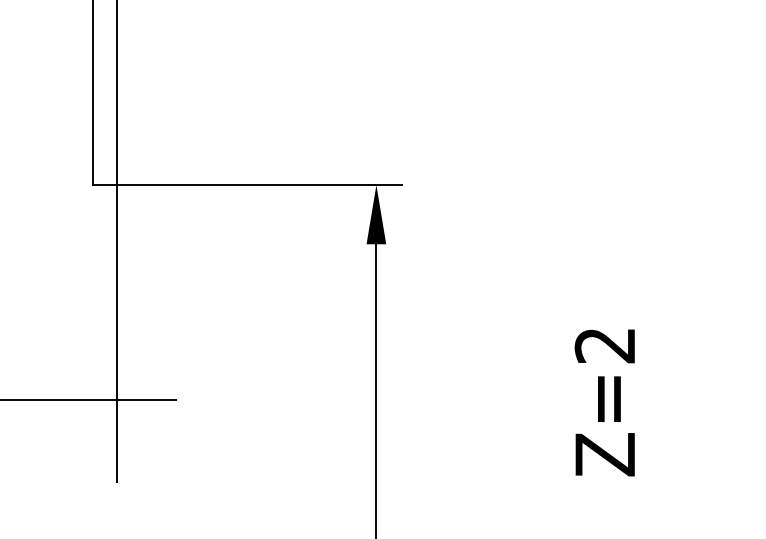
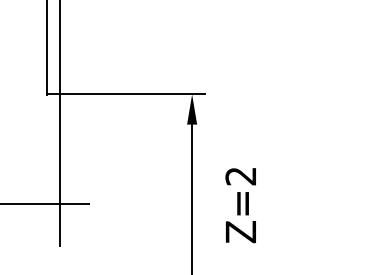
text: (604, 402) -> (240, 205), moved

